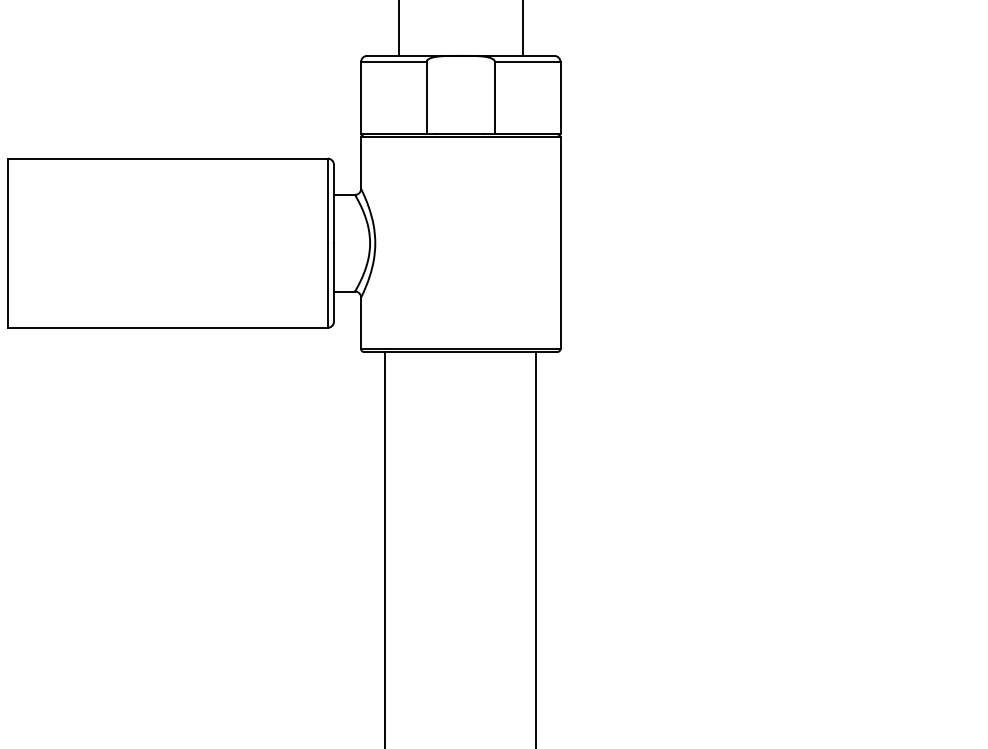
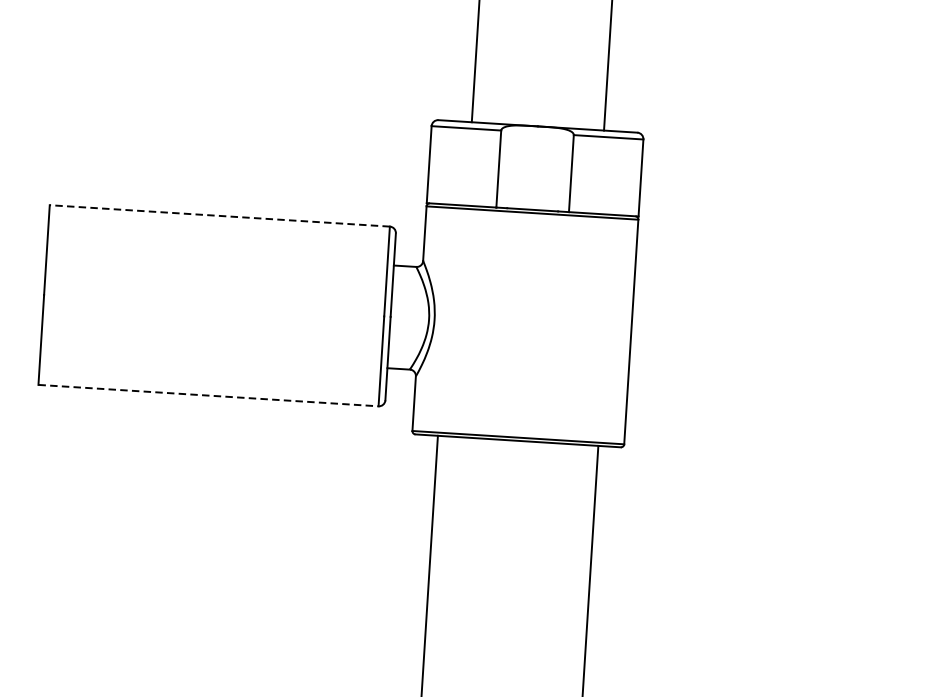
line: (167, 158) -> (219, 215), solid -> dashed
line: (168, 327) -> (209, 395), solid -> dashed

